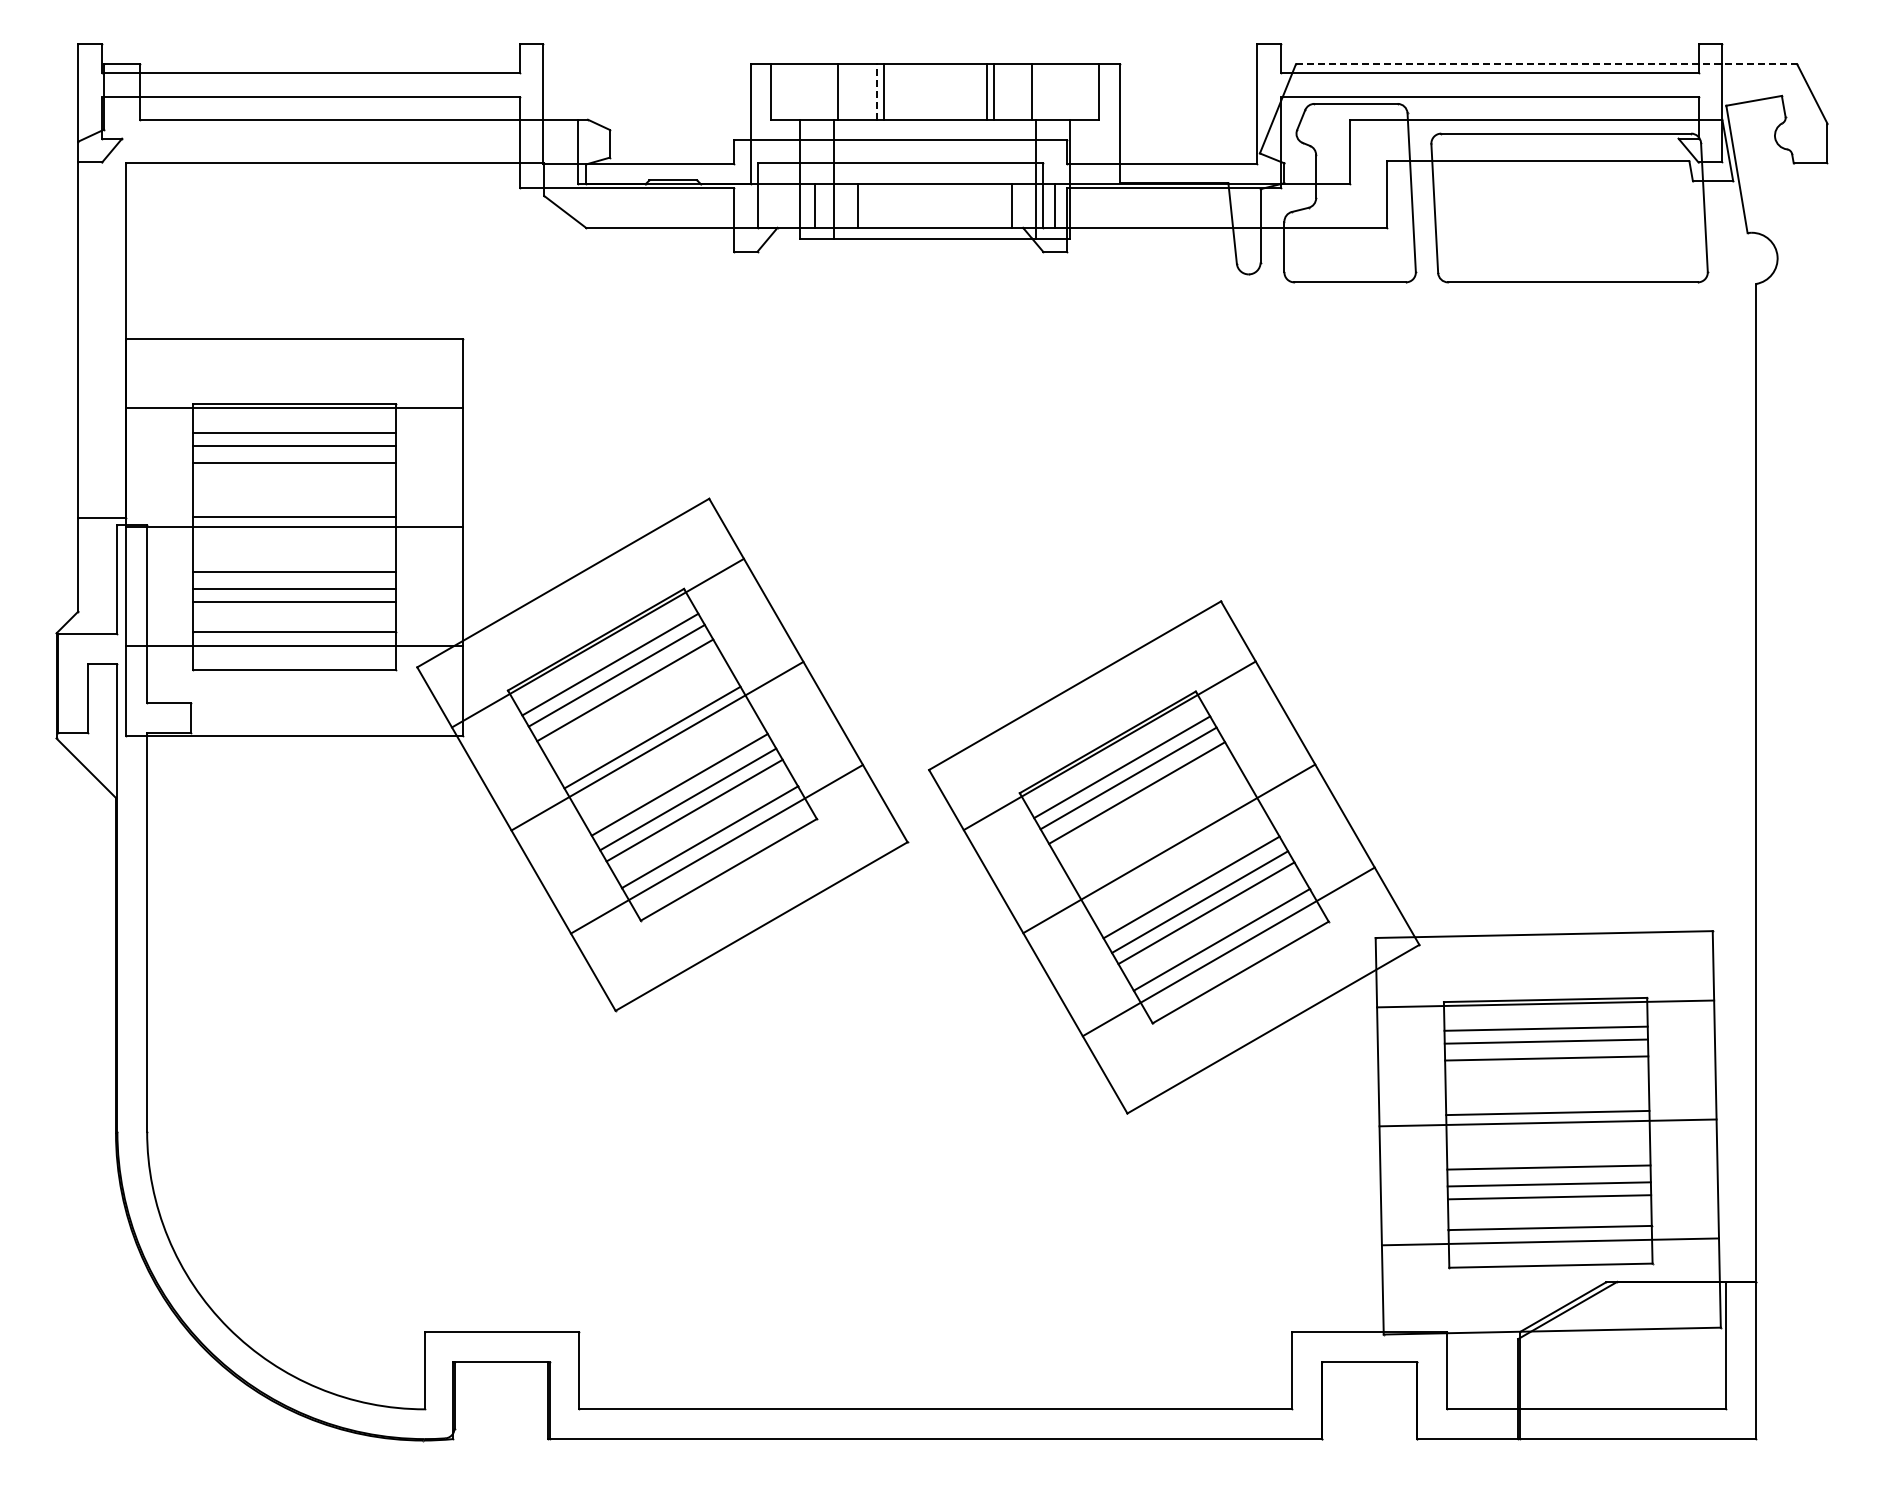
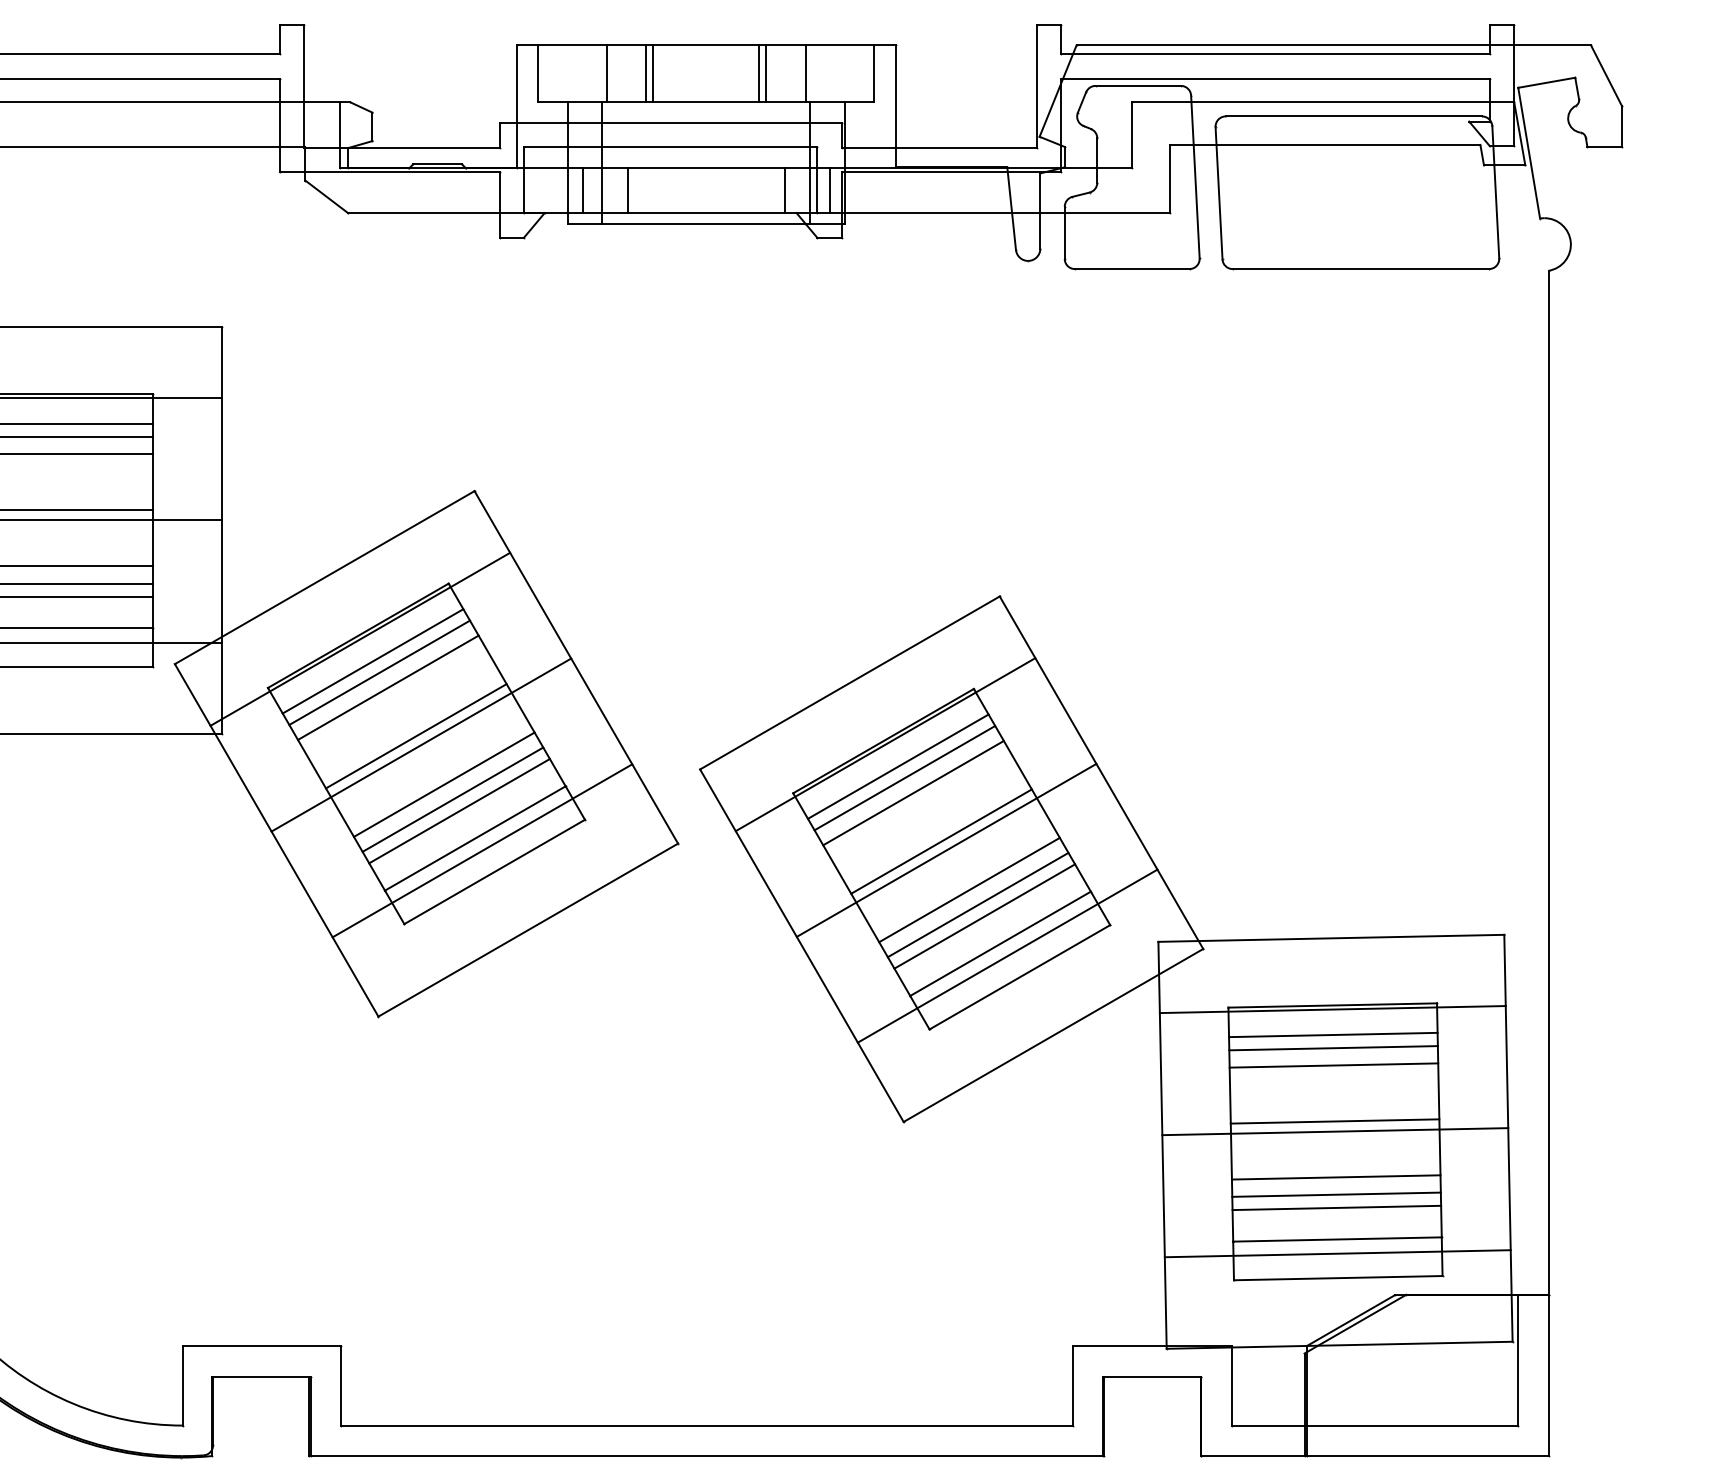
line: (1546, 64) -> (1333, 45), dashed -> solid
line: (876, 91) -> (646, 73), dashed -> solid
line: (1164, 840) -> (941, 841), added

